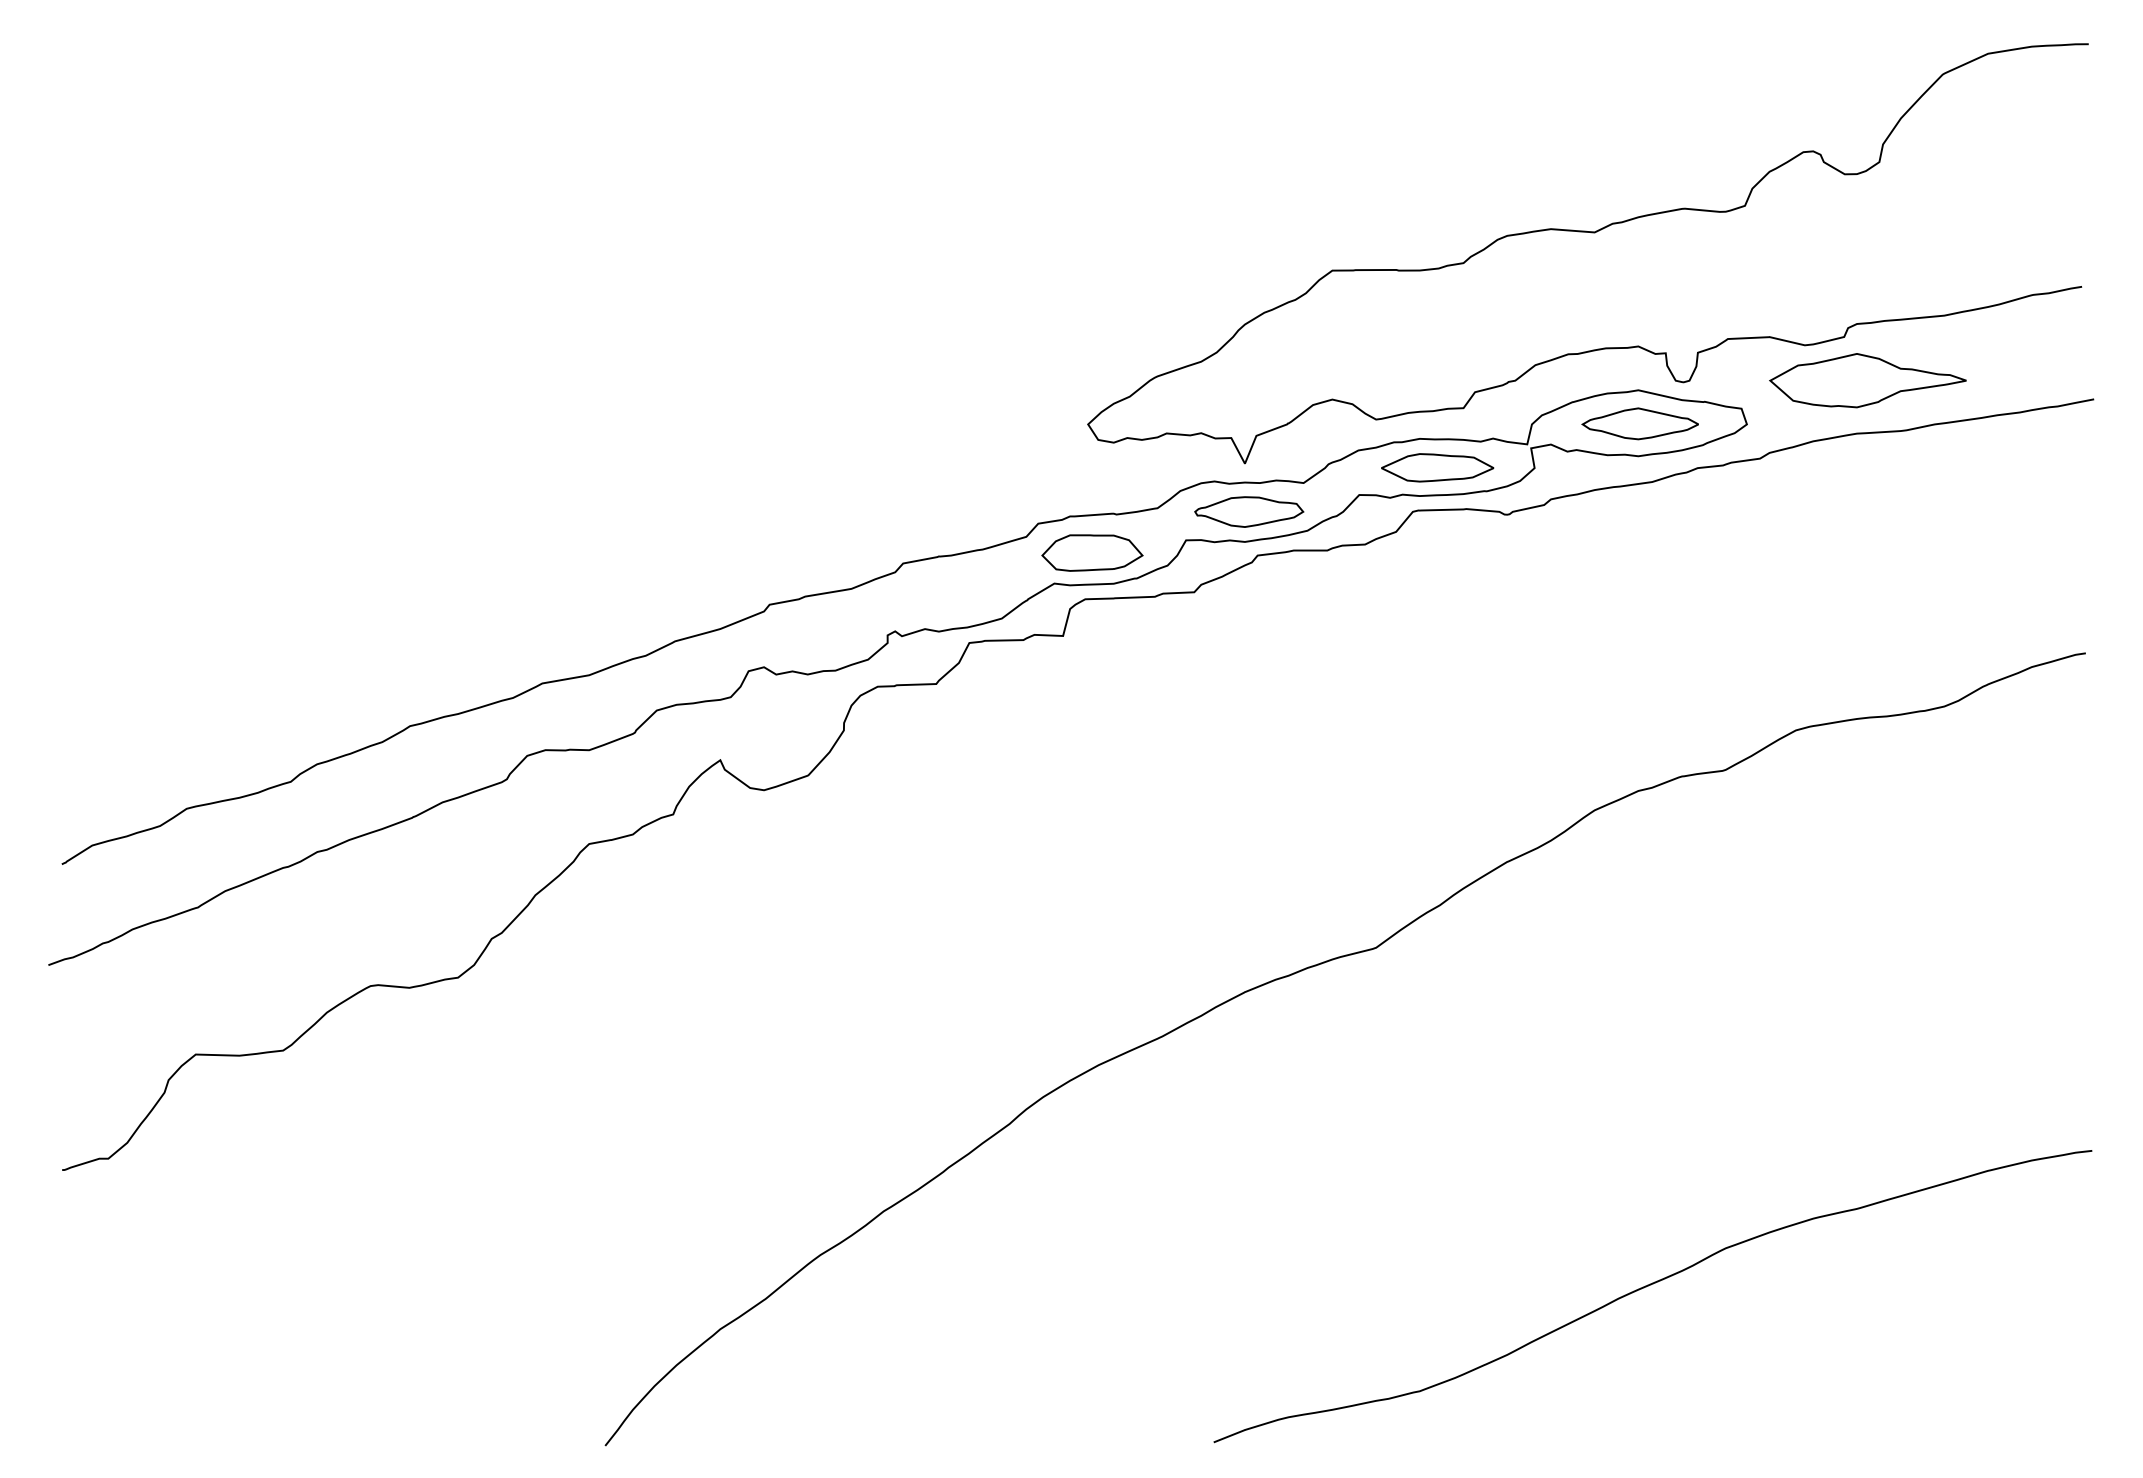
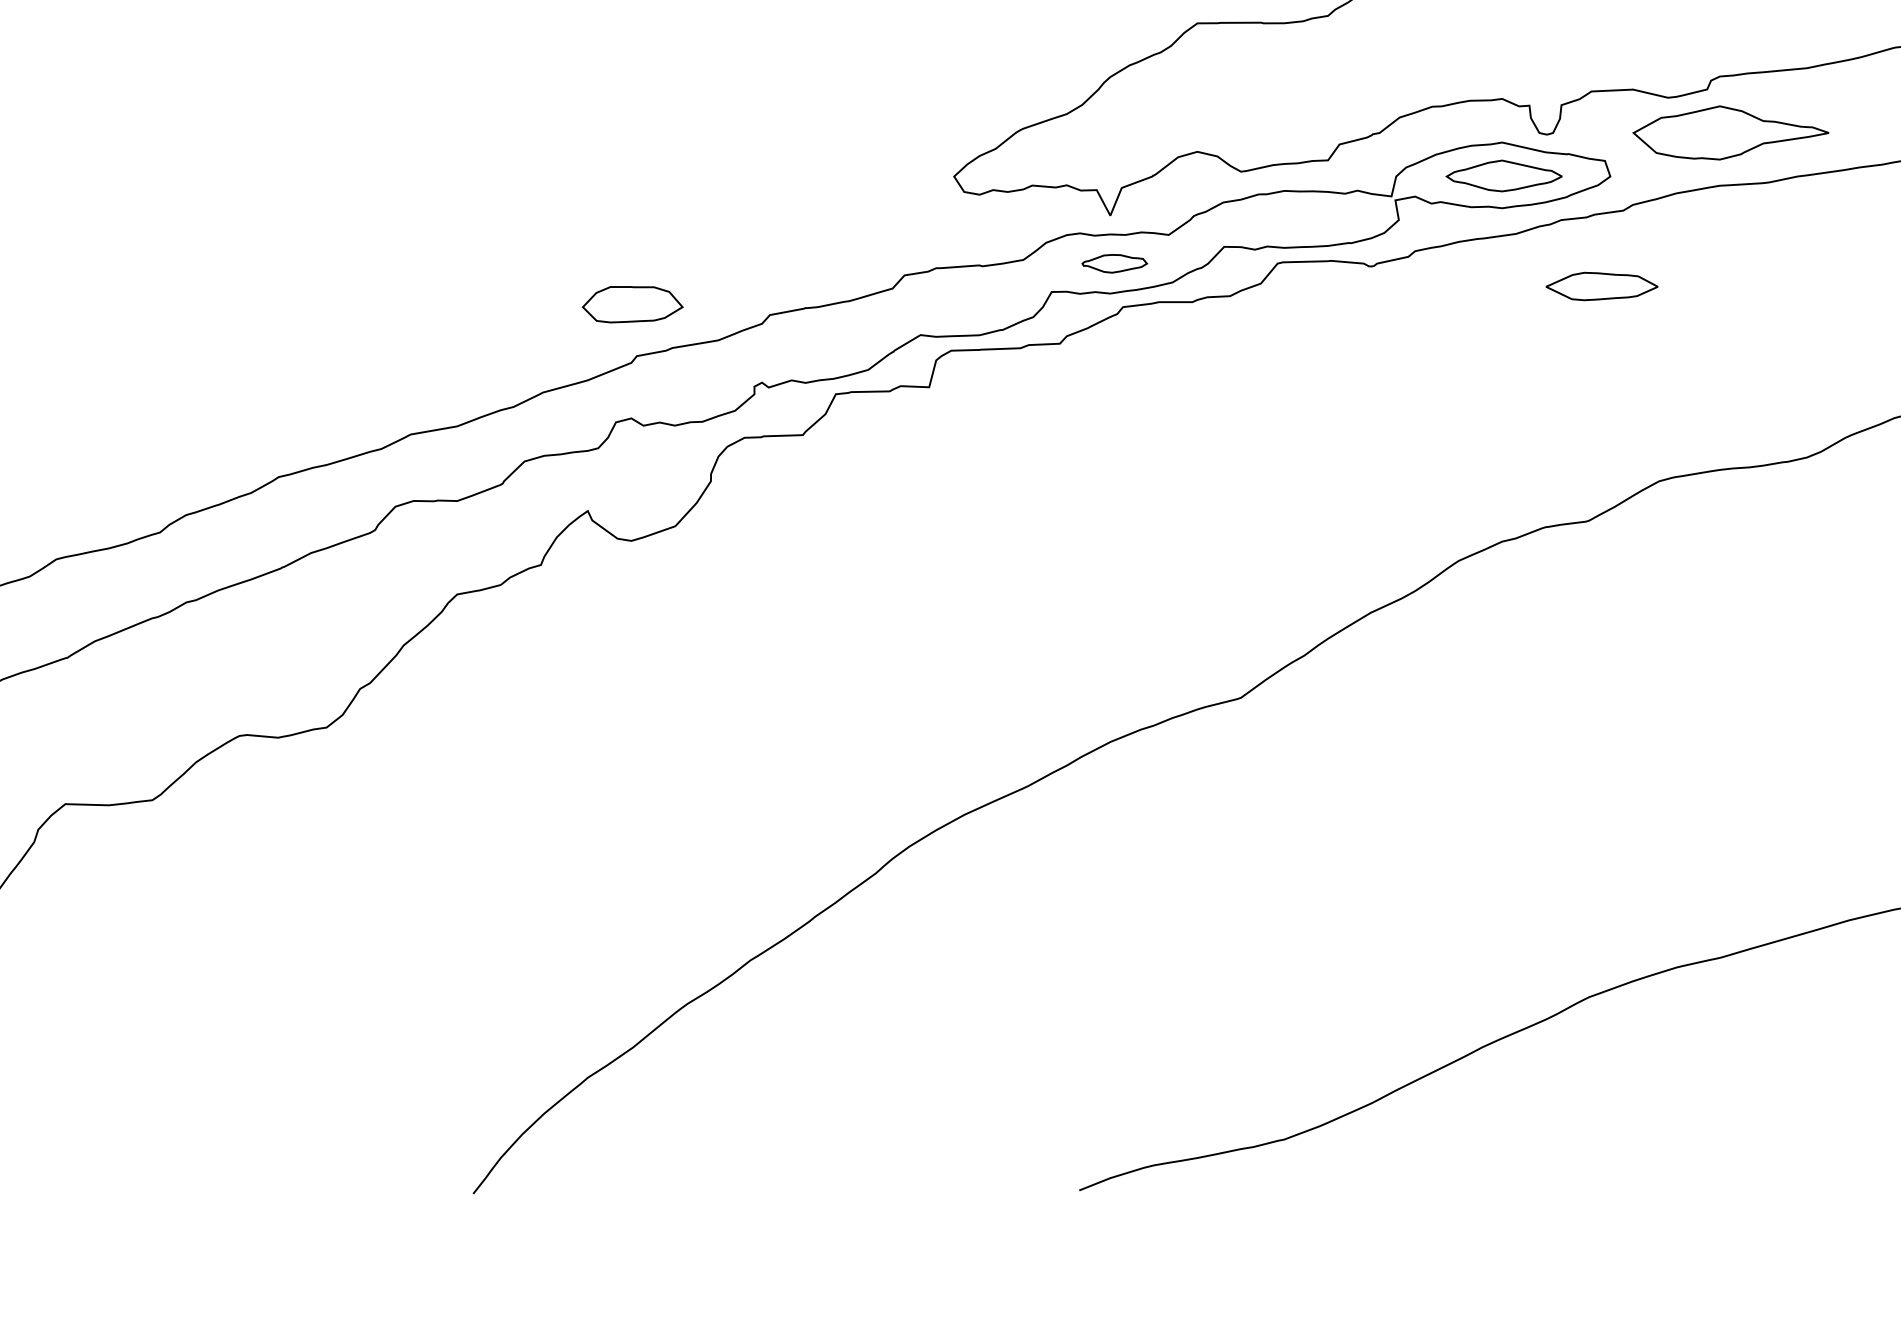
part: (1437, 467) -> (1601, 286), moved
part: (1249, 511) -> (1114, 263), size x0.6
part: (1092, 552) -> (632, 304), moved

